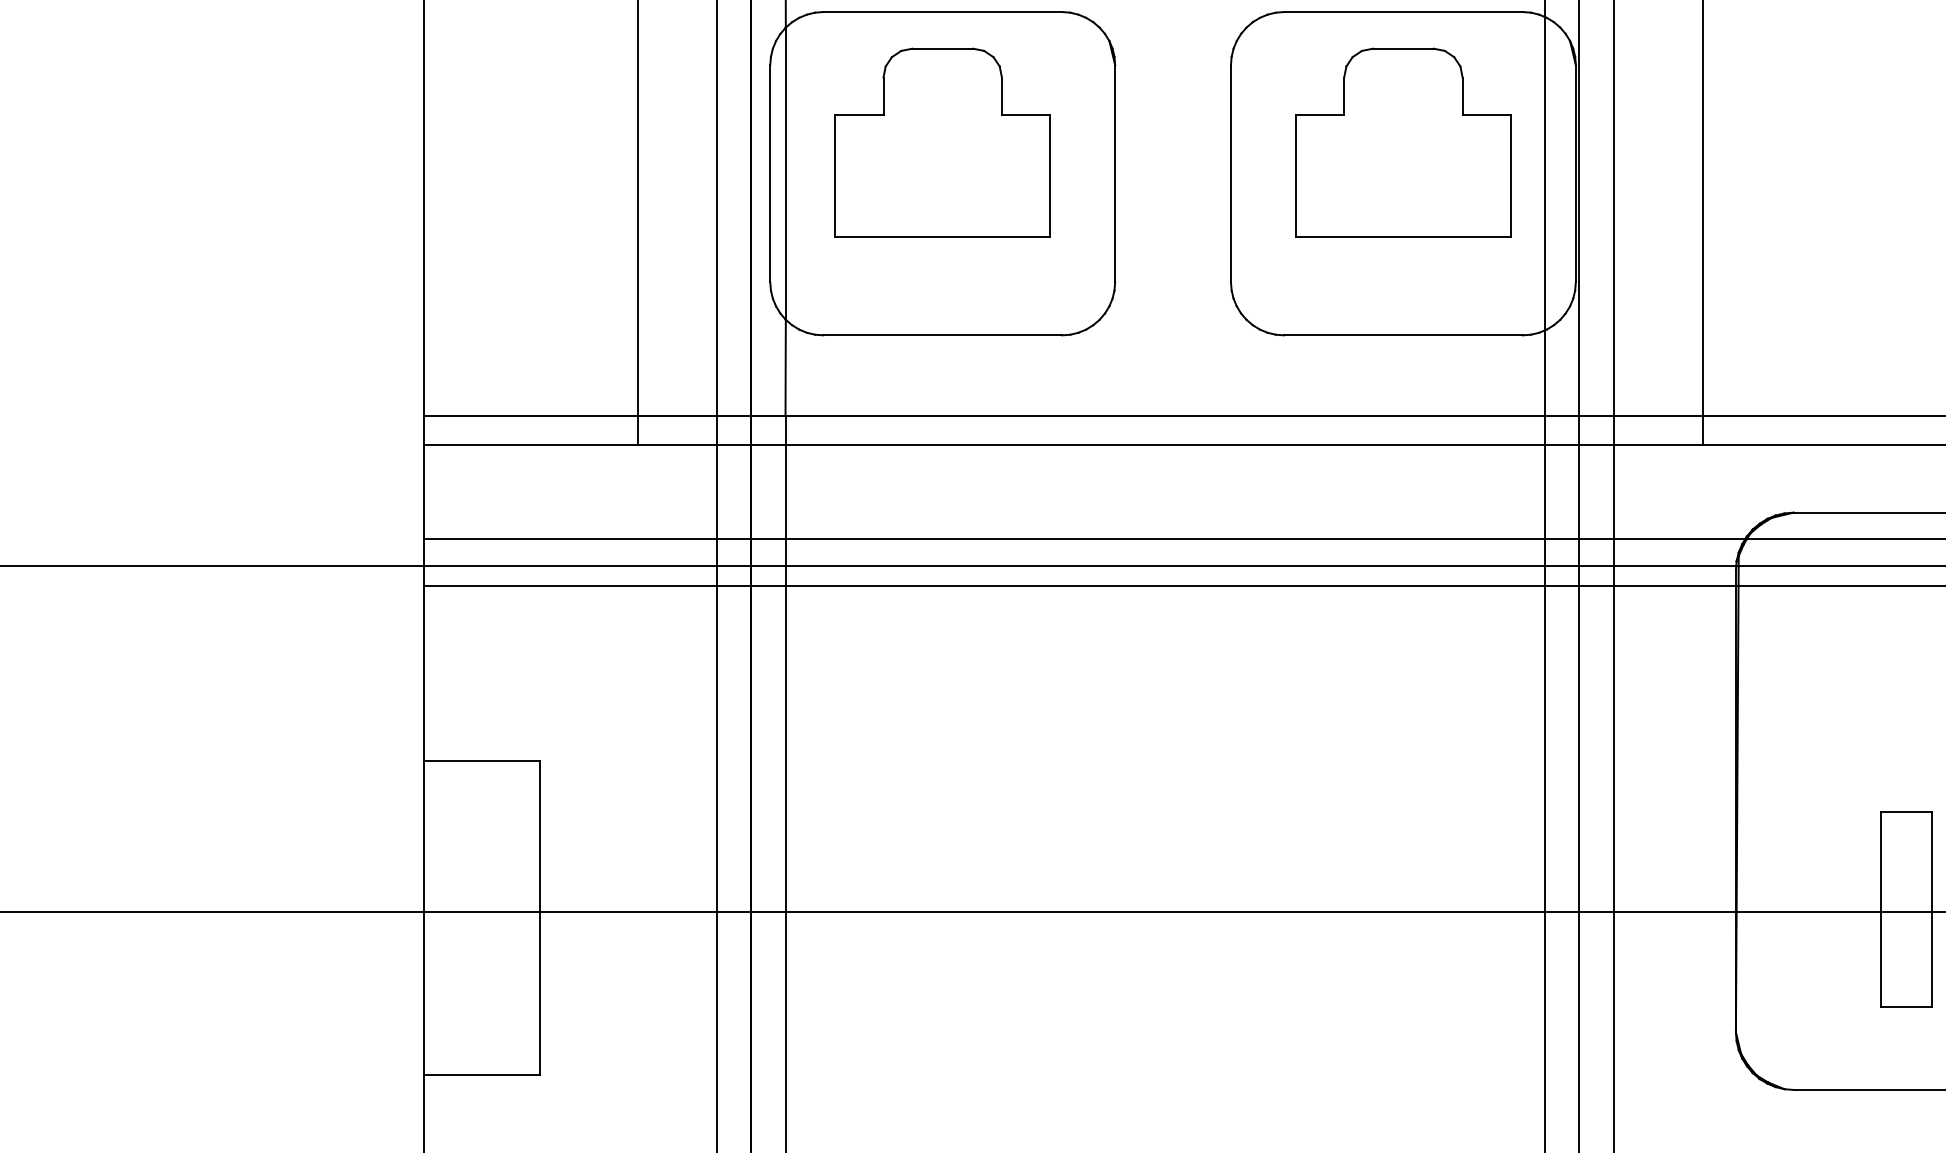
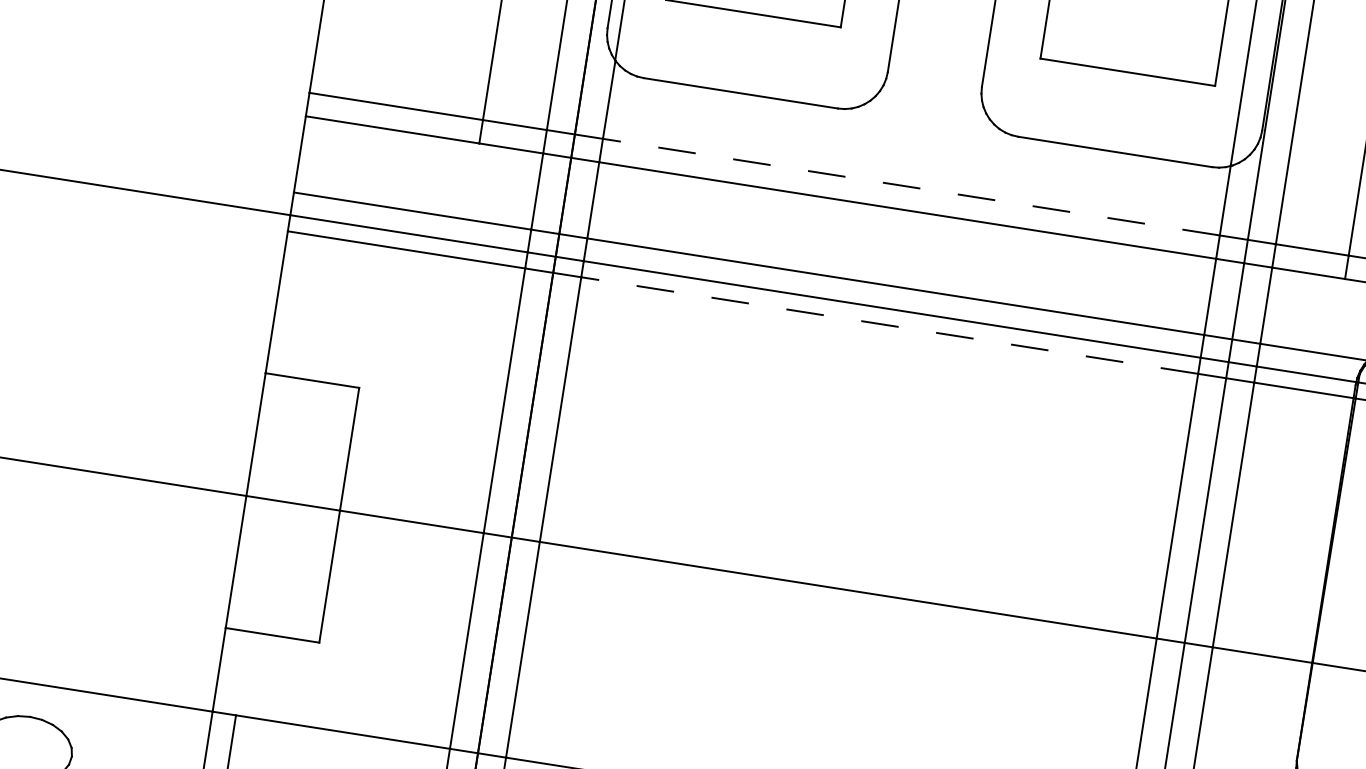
line: (1165, 415) -> (911, 186), solid -> dashed
line: (1165, 586) -> (890, 325), solid -> dashed

